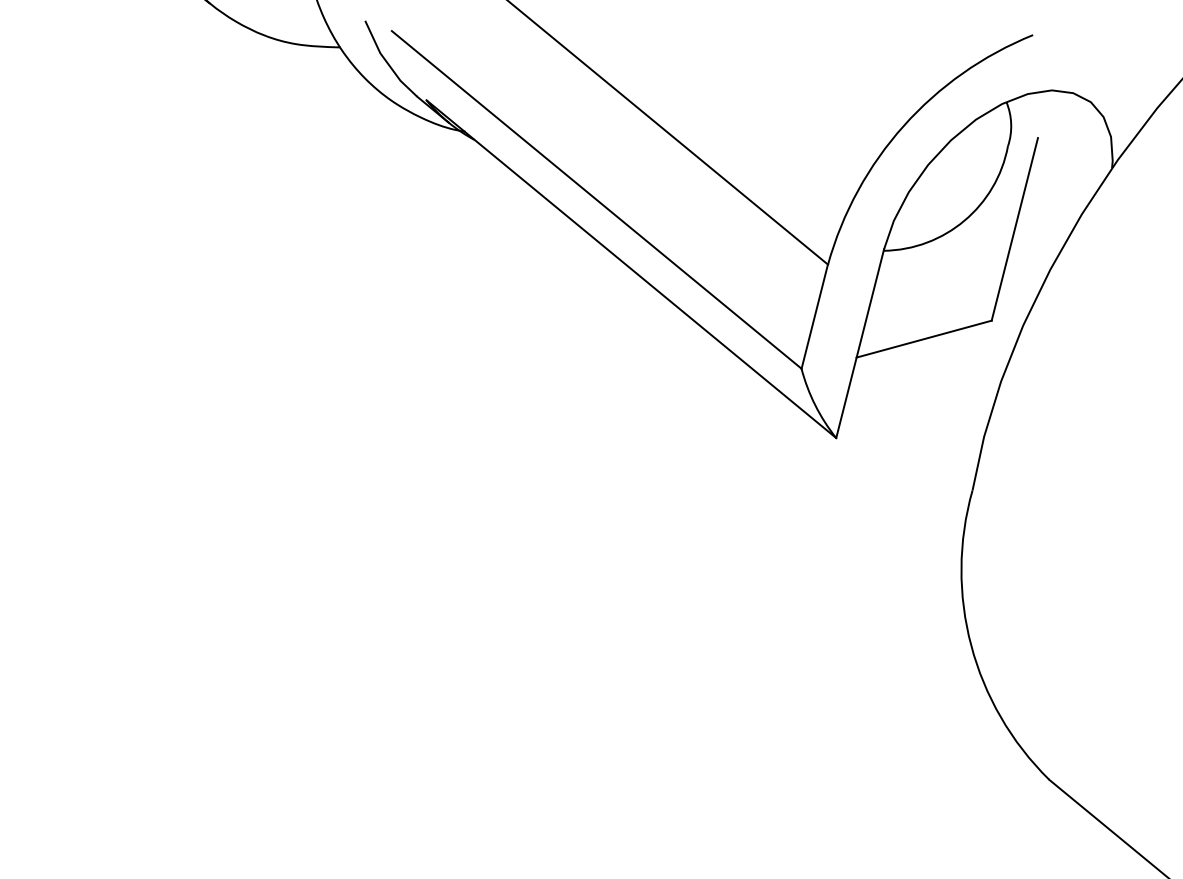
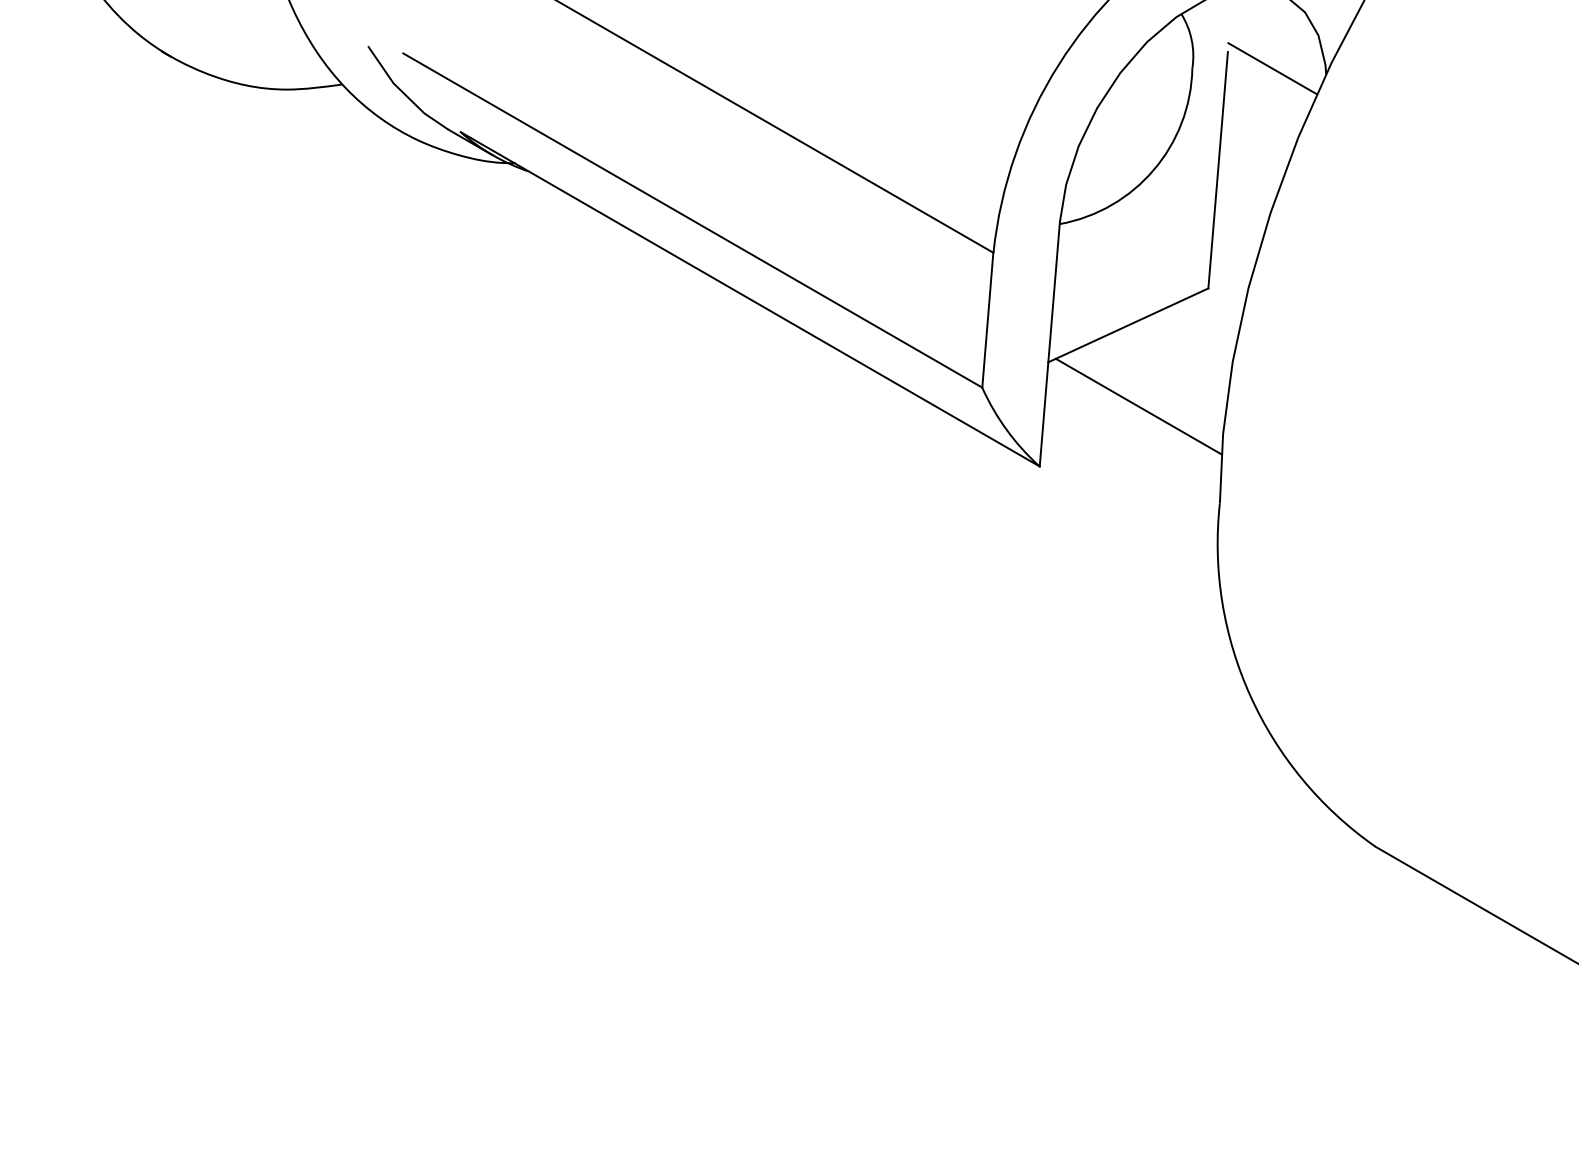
line: (1070, 156) -> (1272, 68), added
line: (921, 404) -> (1138, 406), added

